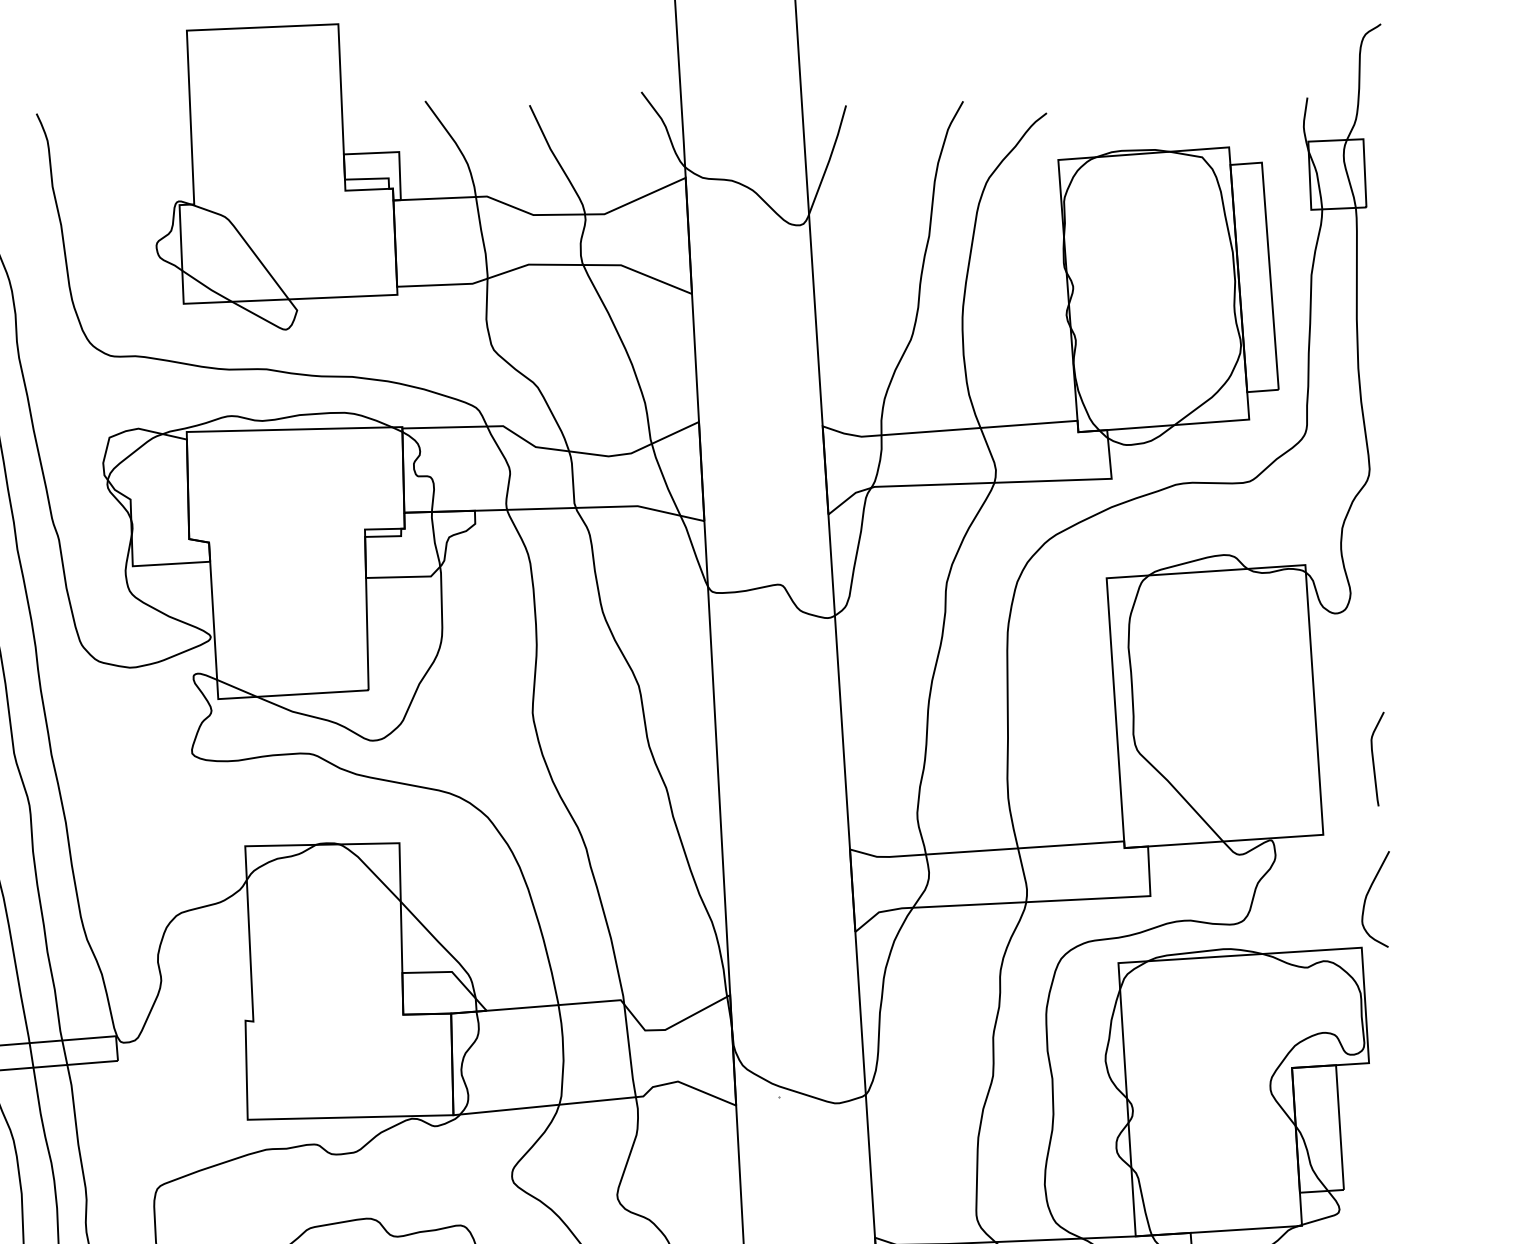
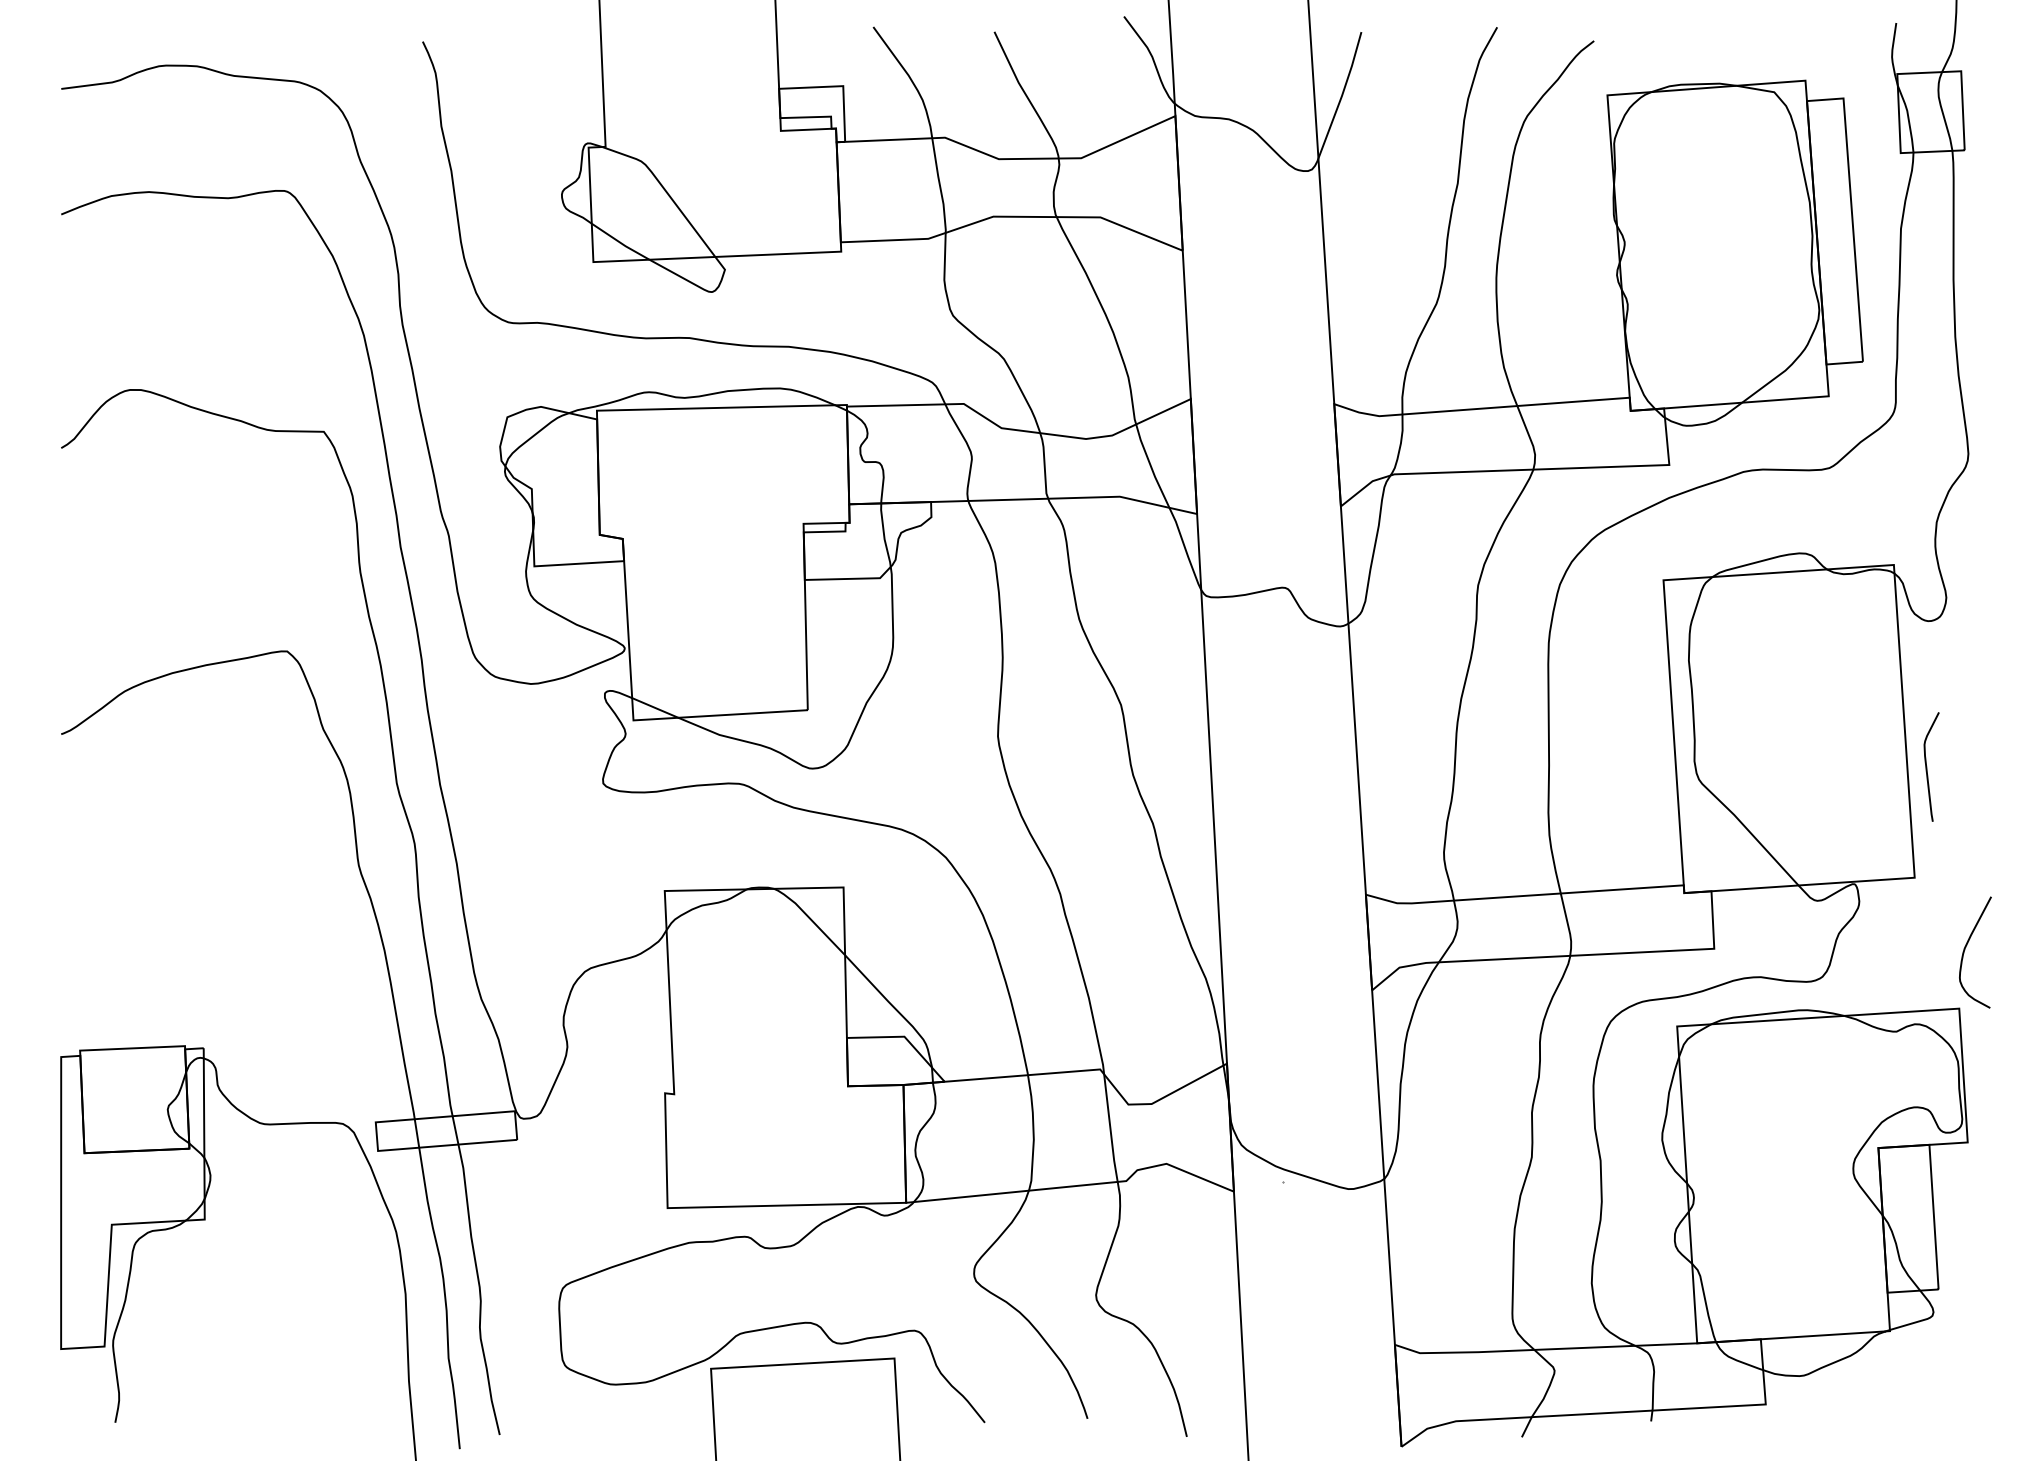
curve: (1374, 758) -> (1927, 766), moved

